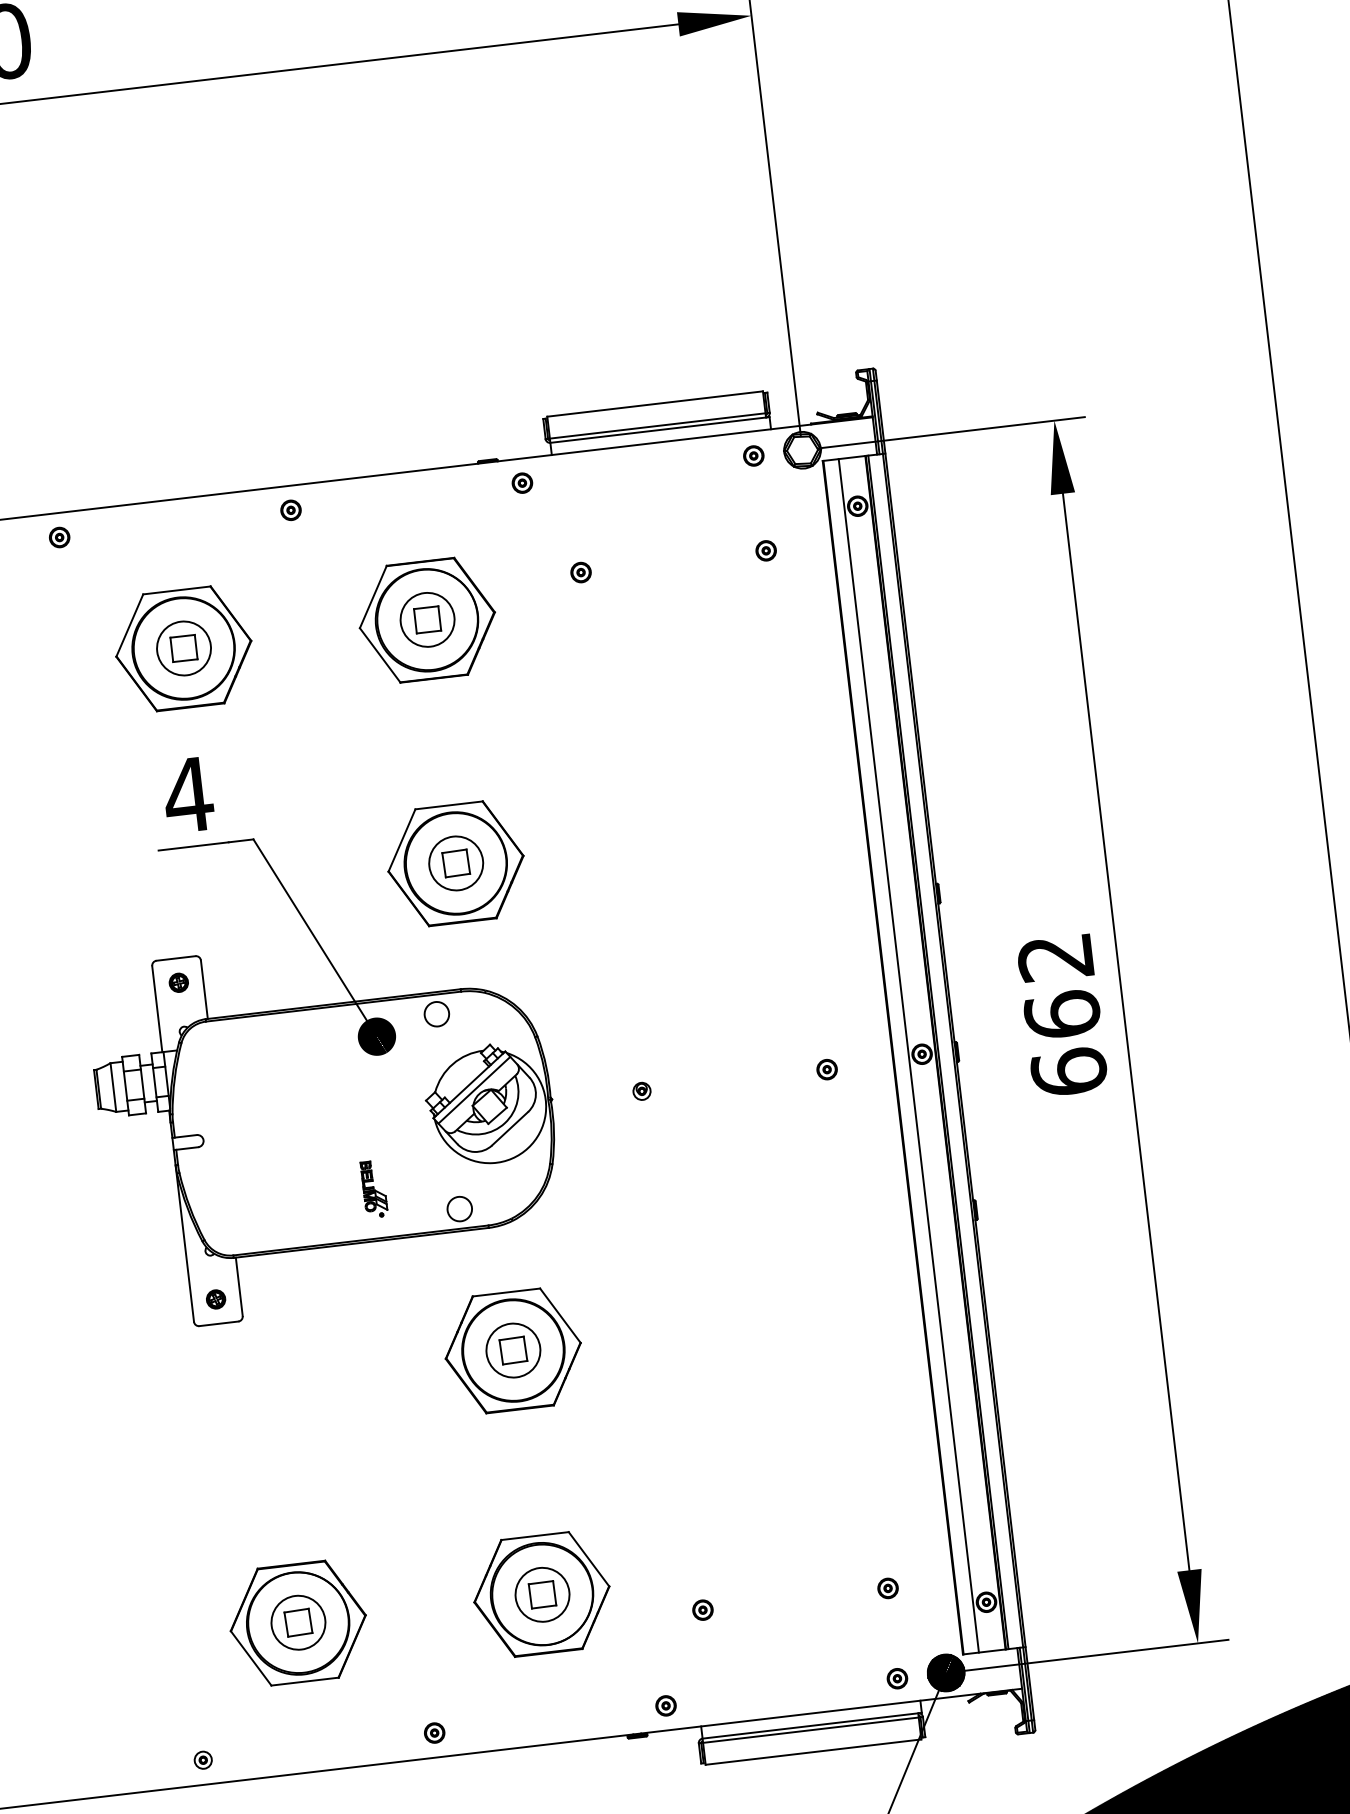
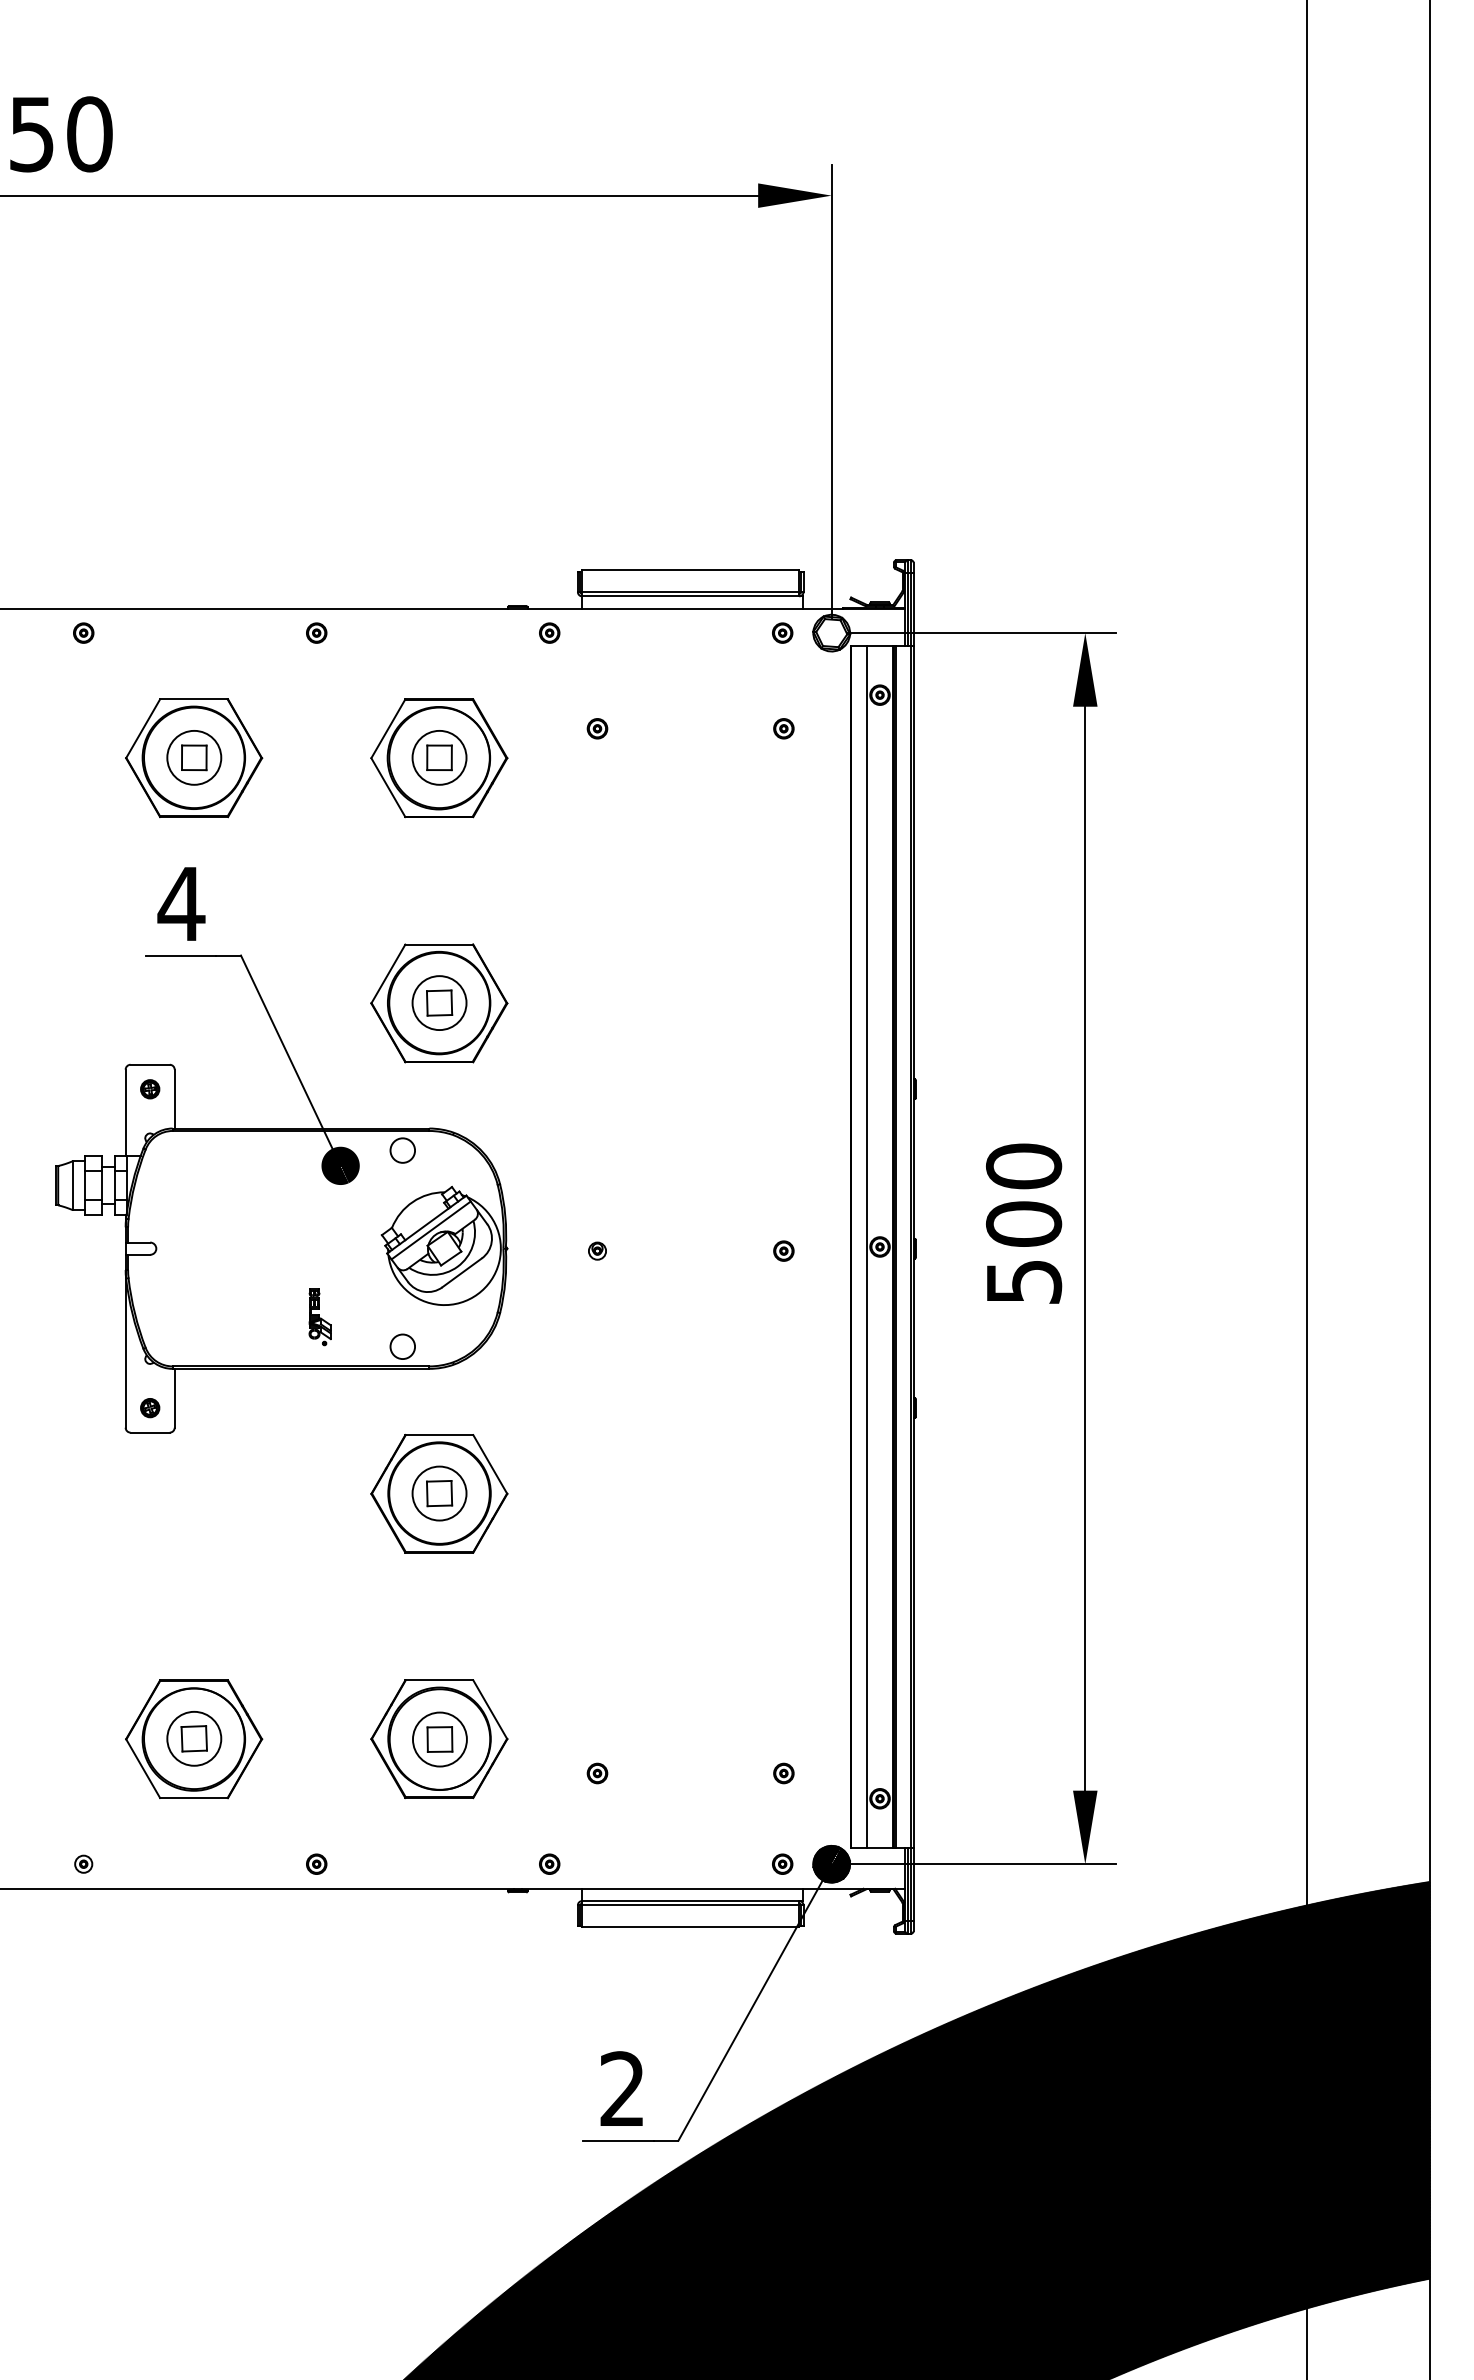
text: (1061, 1014) -> (1023, 1223), 662 -> 500

